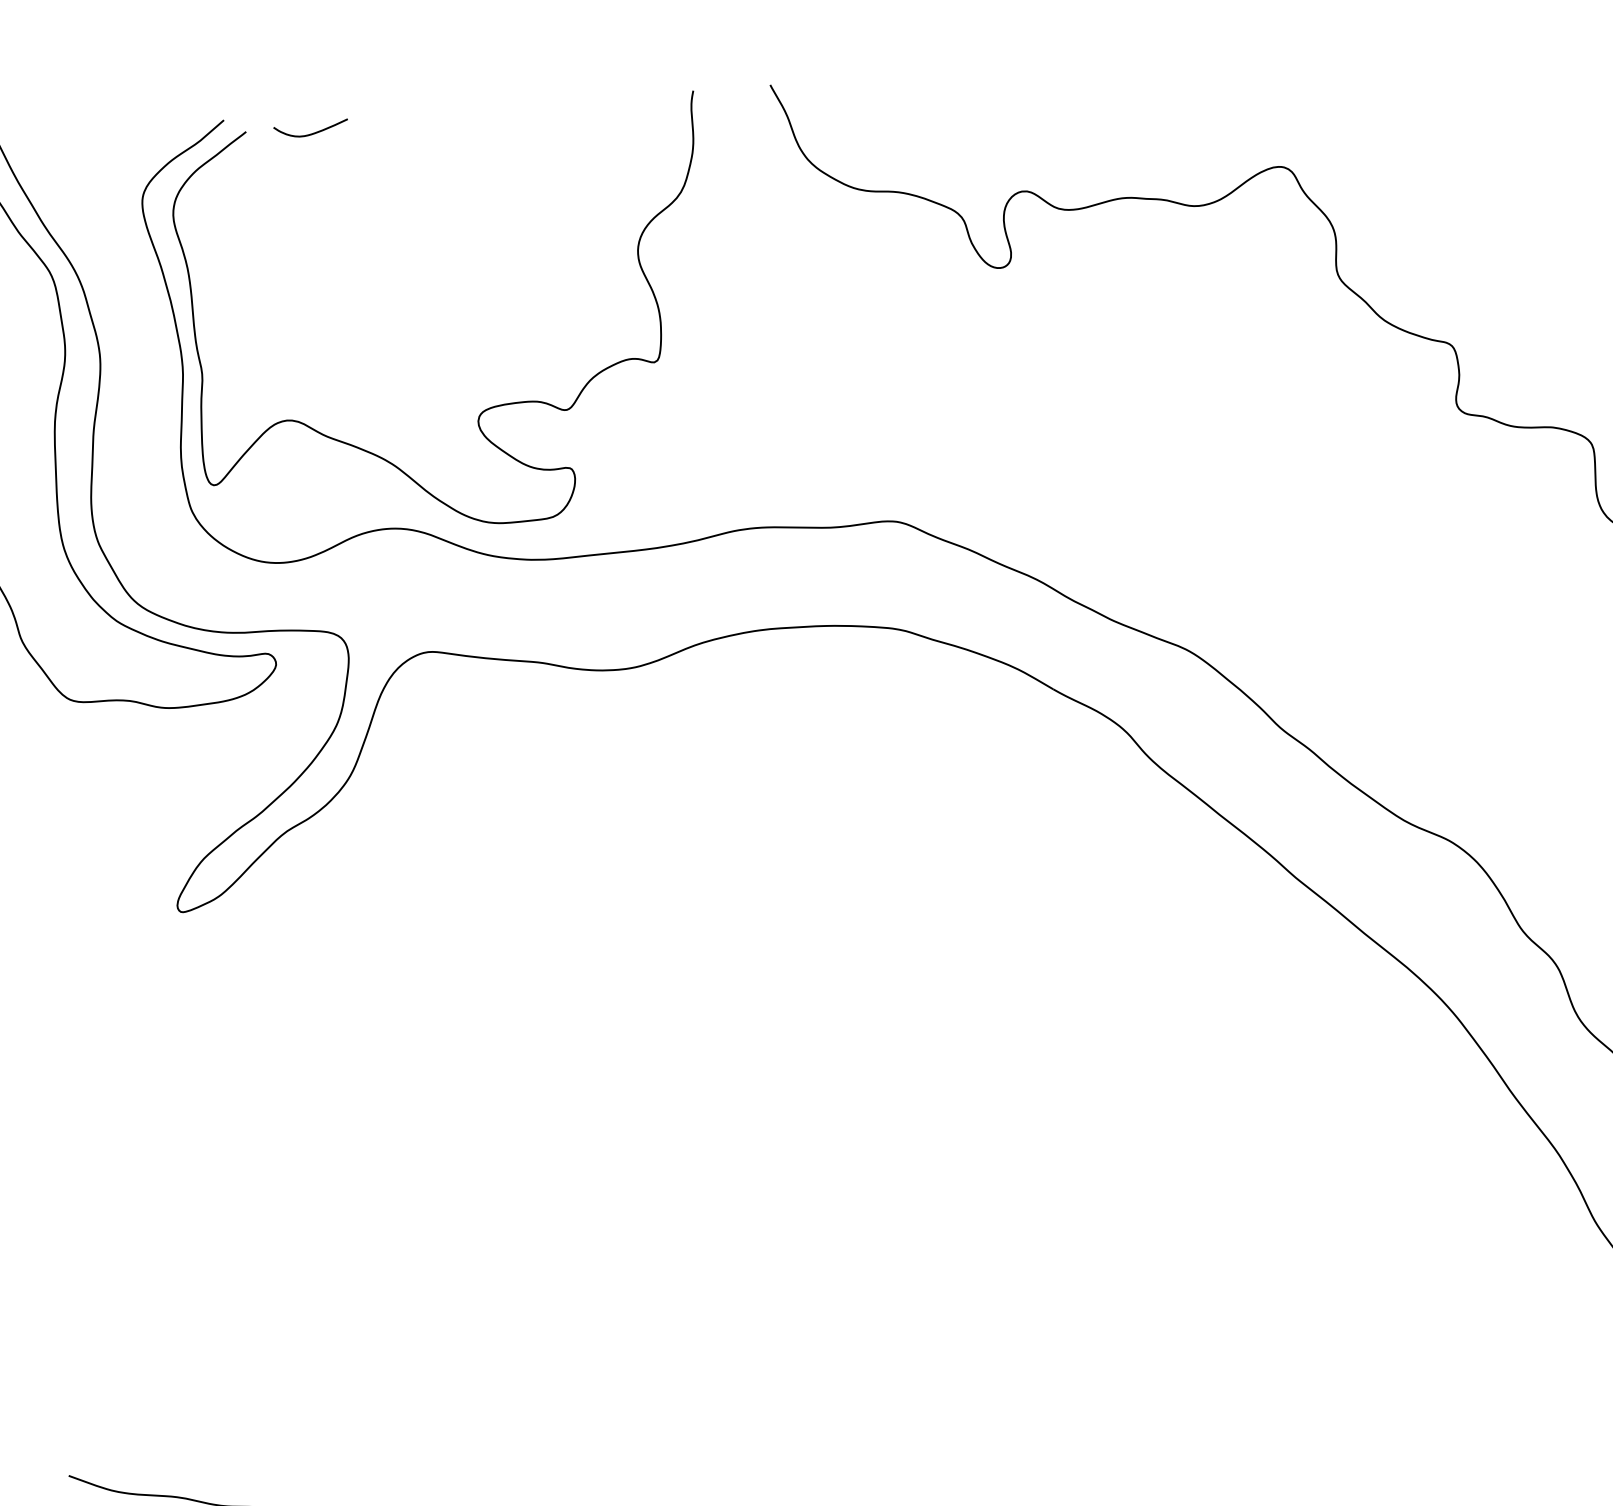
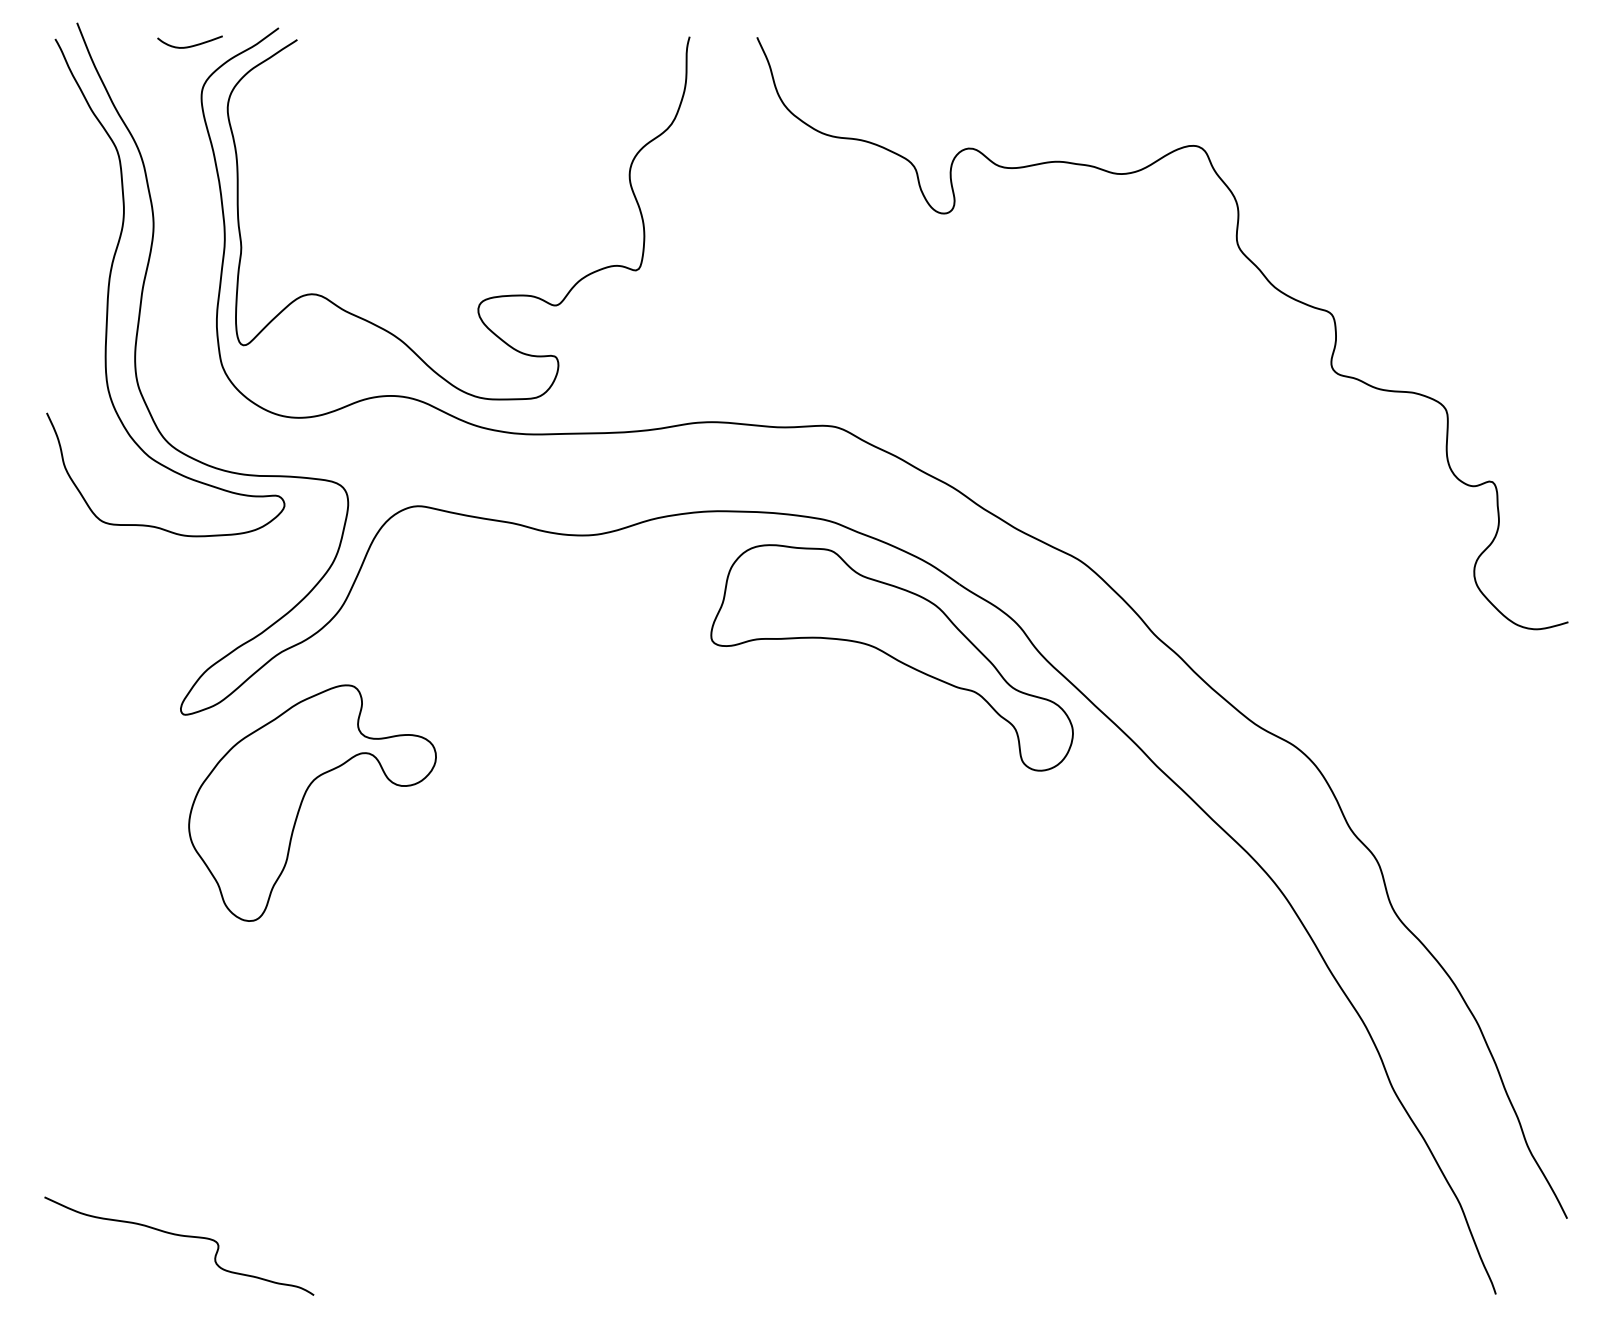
curve: (311, 132) -> (190, 45), moved
part: (982, 779) -> (891, 657), added
part: (326, 998) -> (303, 800), added

